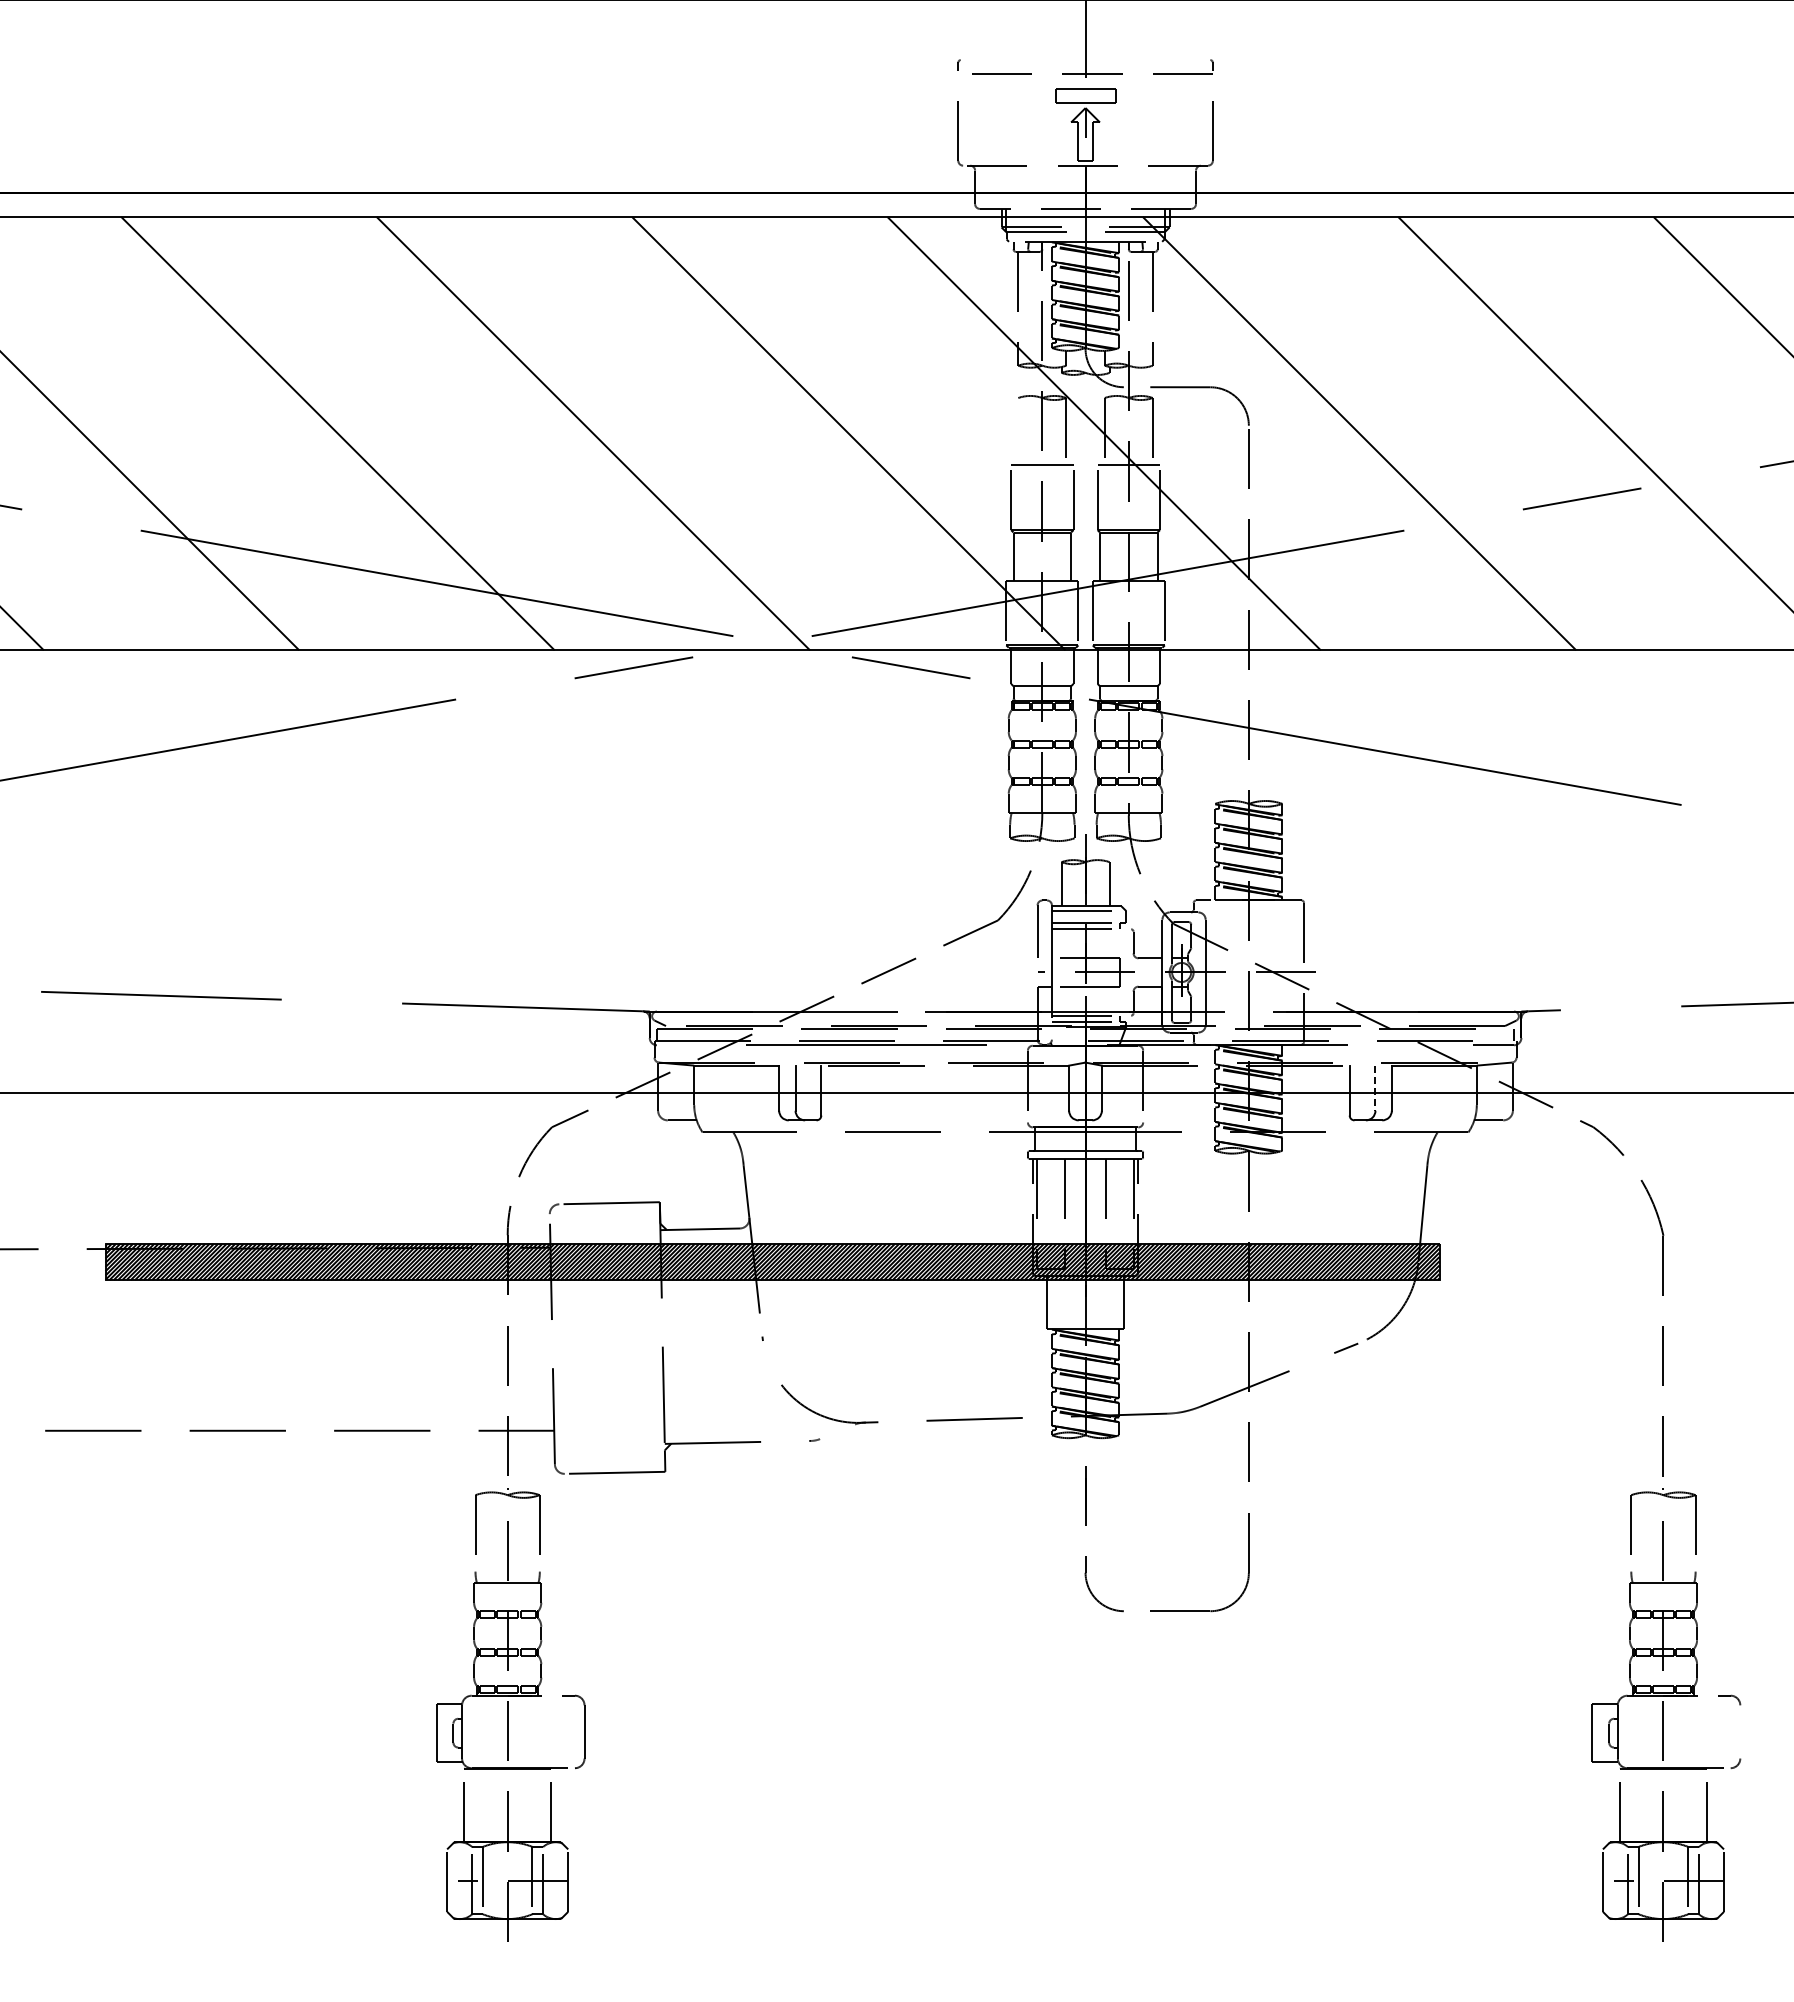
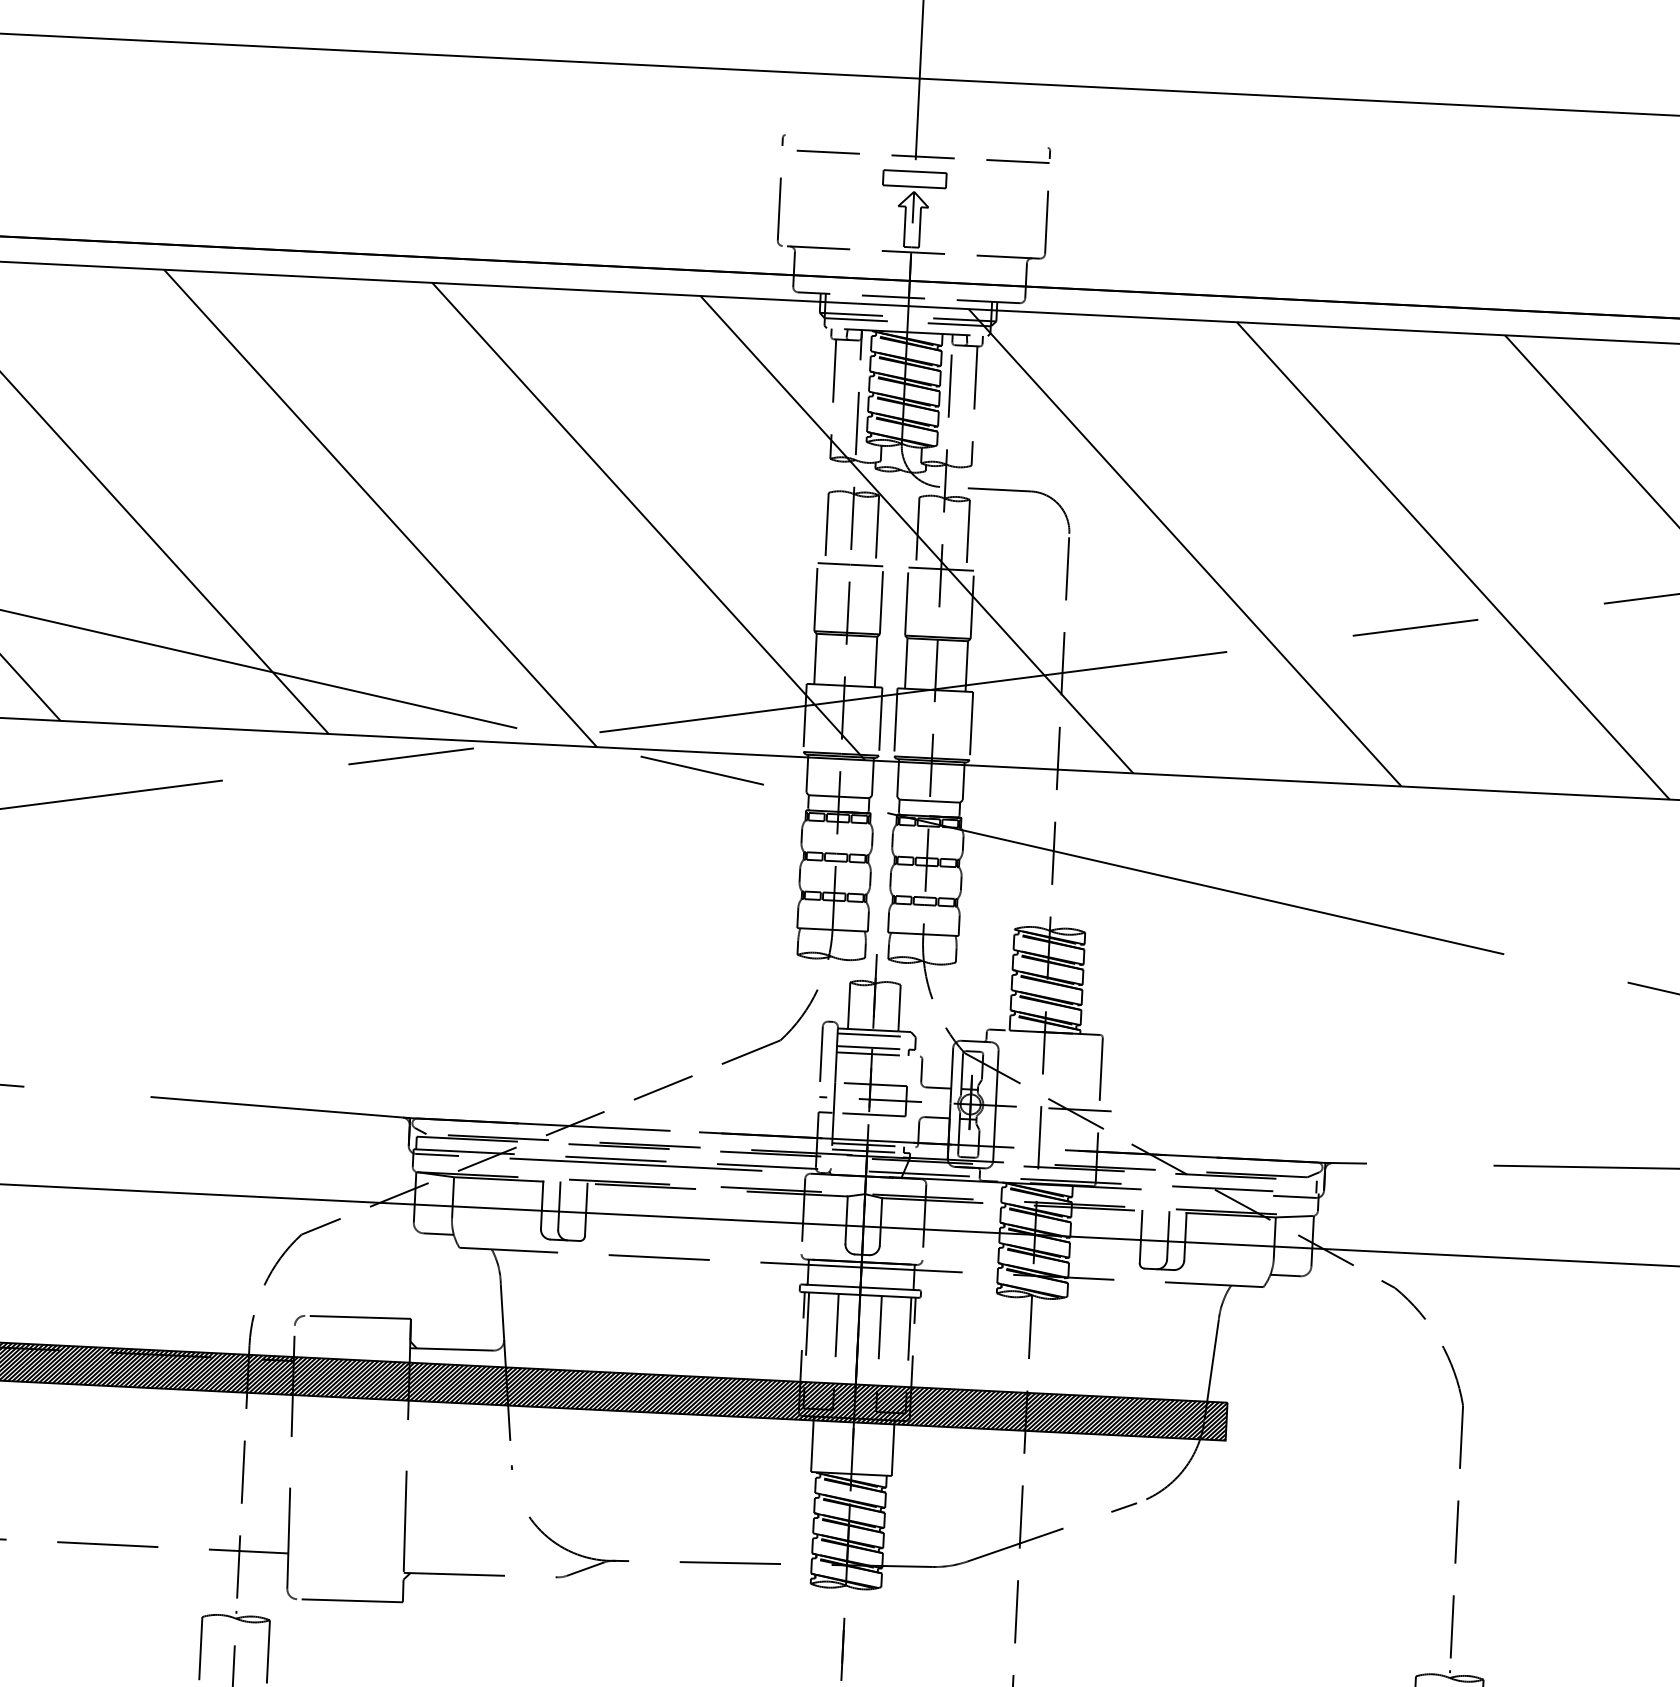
line: (1018, 431) -> (827, 528), added
line: (676, 1045) -> (436, 1155), added
line: (1375, 1088) -> (1168, 1236), dashed -> solid
line: (837, 1431) -> (585, 1568), added

